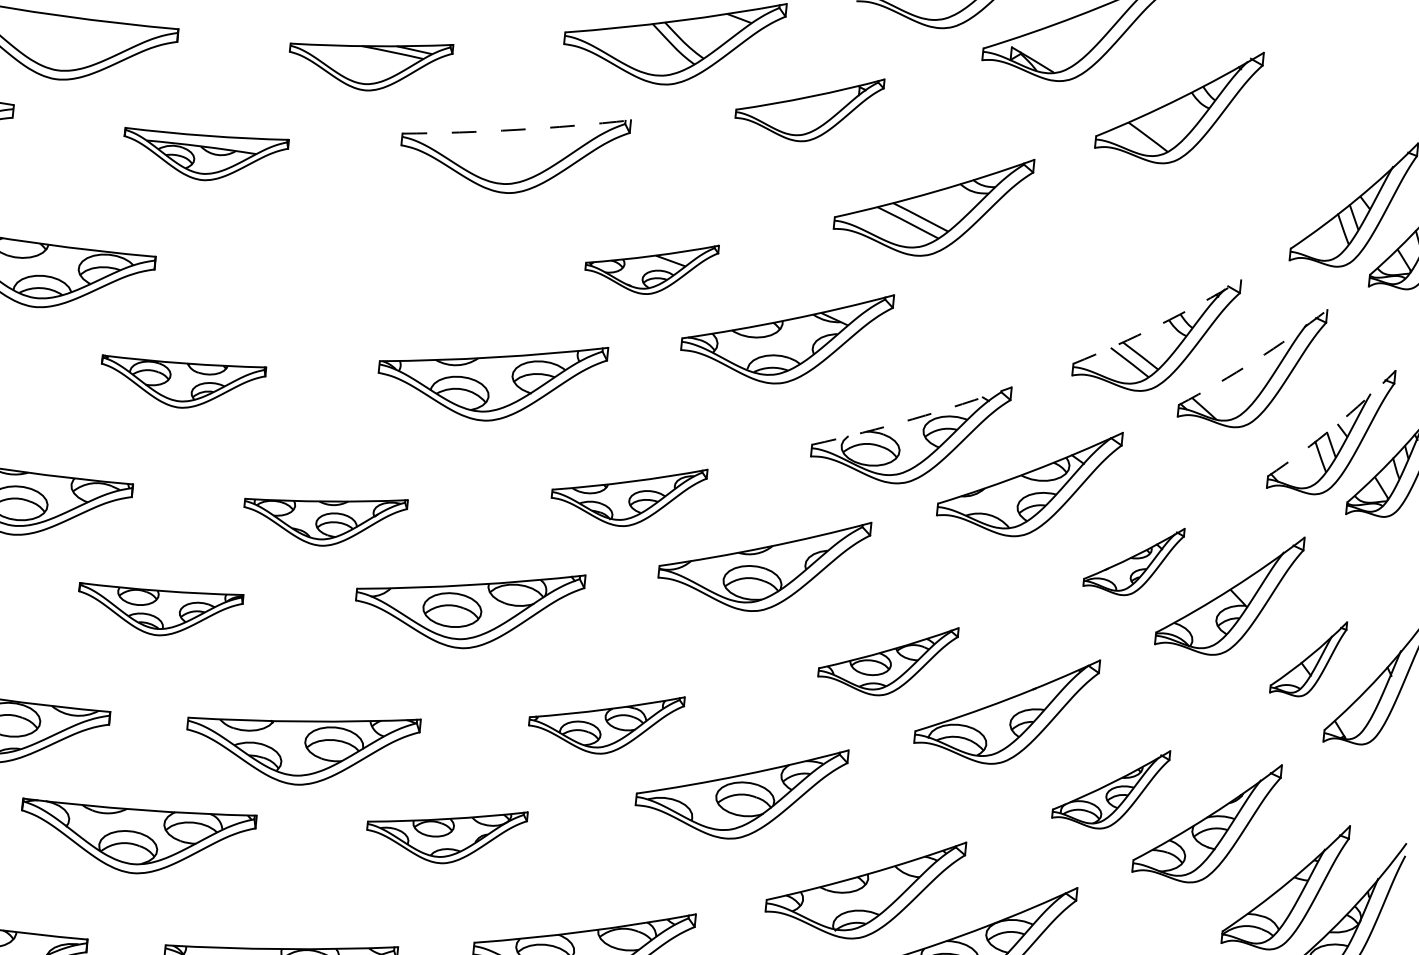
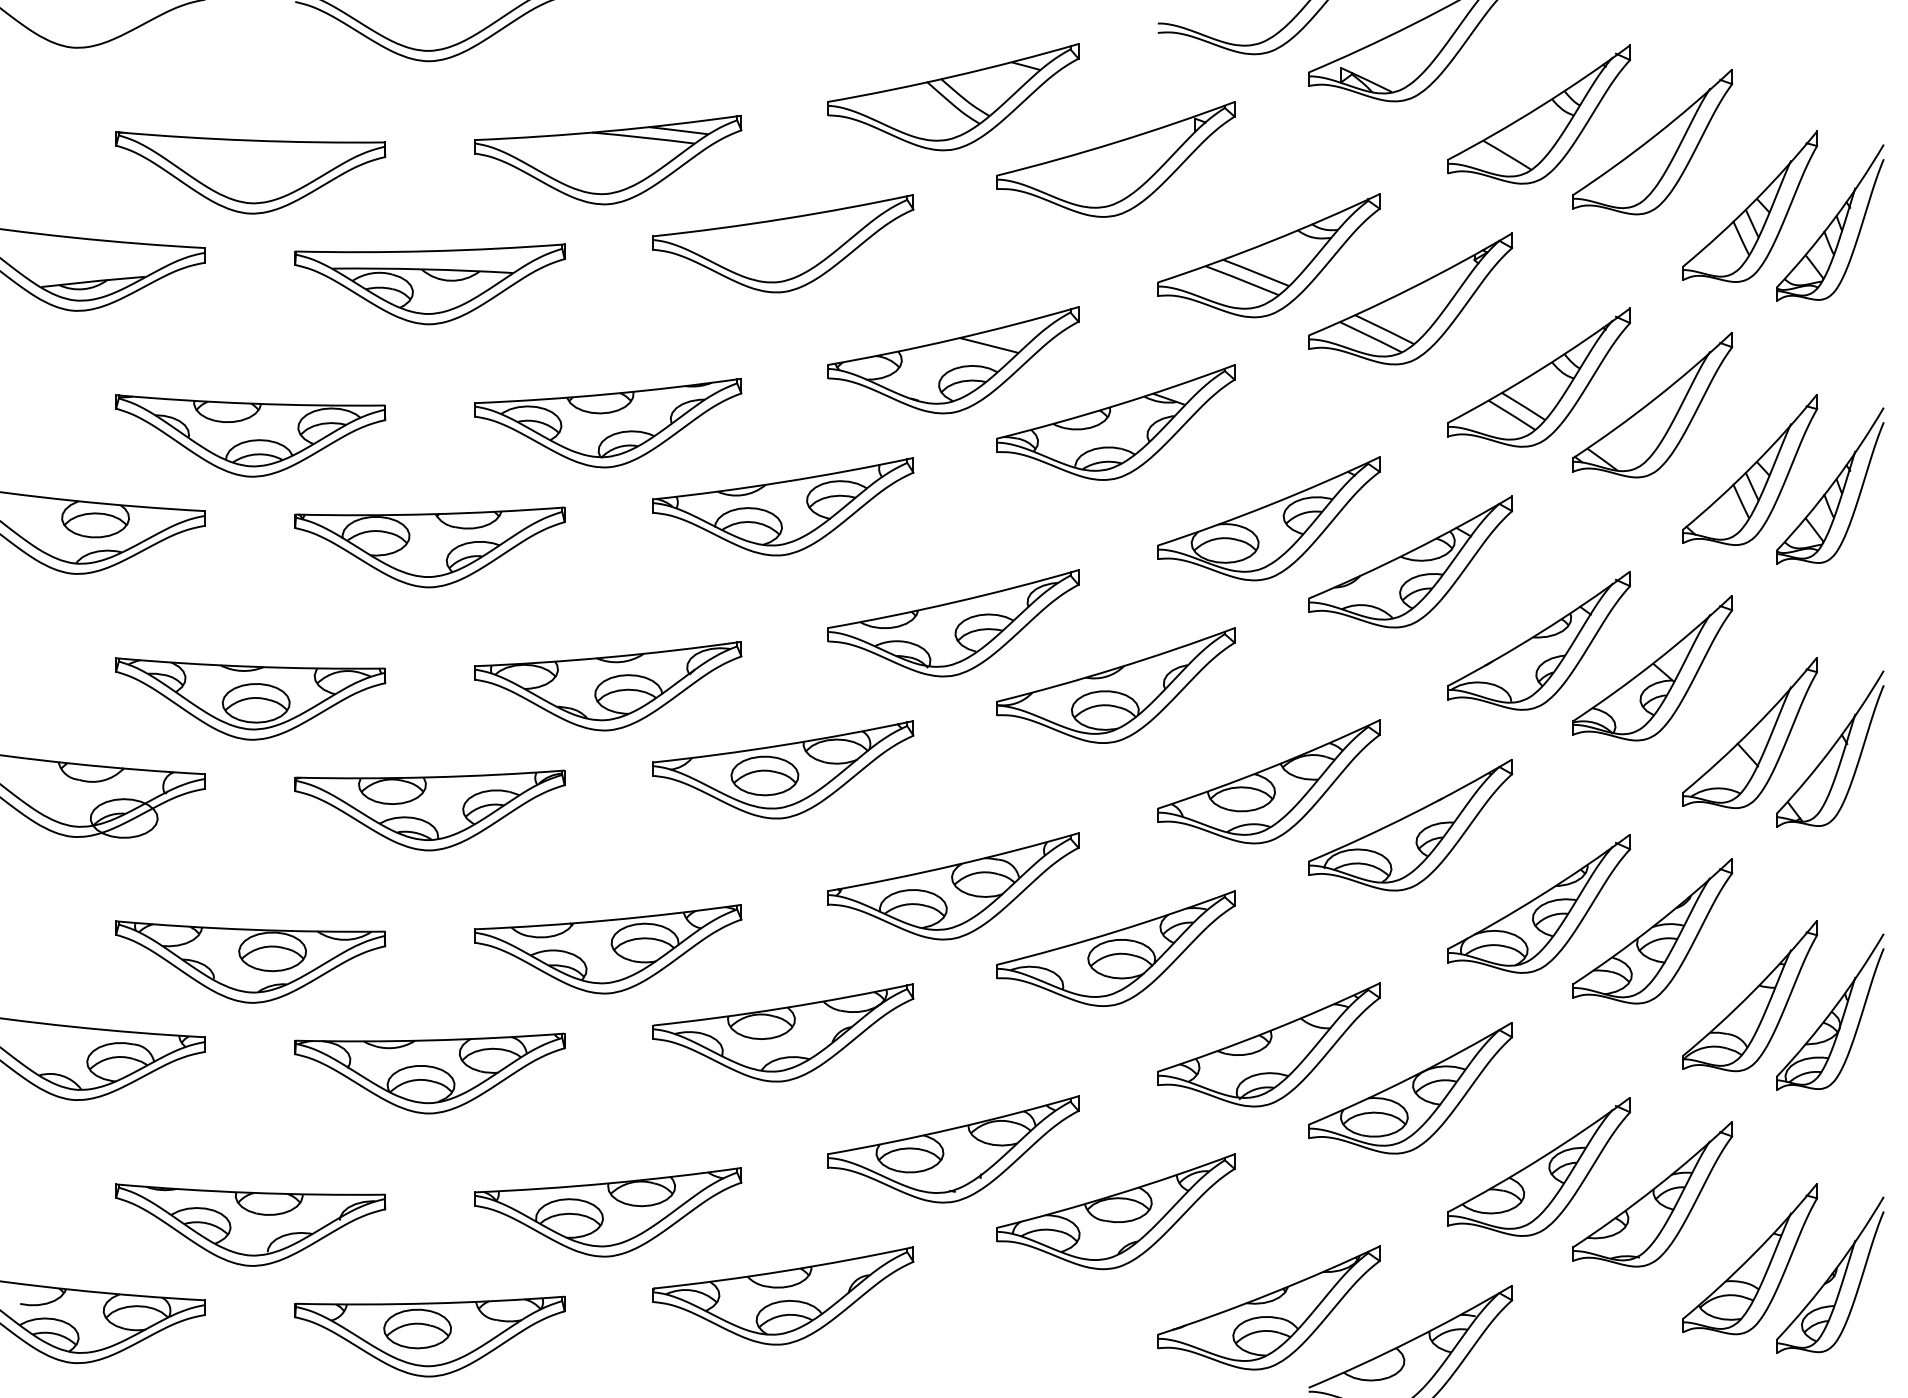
part: (370, 63) -> (608, 159), size x1.43
part: (808, 107) -> (1115, 159), size x1.43
arc: (516, 129) -> (783, 218), dashed -> solid
part: (1274, 138) -> (1652, 142), added
part: (204, 155) -> (429, 284), size x1.43
part: (1052, 252) -> (1410, 298), added
part: (651, 266) -> (953, 360), size x1.67
part: (347, 291) -> (608, 423), added
arc: (1159, 325) -> (1541, 369), dashed -> solid
arc: (1255, 360) -> (1655, 398), dashed -> solid
part: (181, 383) -> (429, 547), size x1.43
arc: (913, 418) -> (1270, 504), dashed -> solid
arc: (1334, 426) -> (1753, 465), dashed -> solid
part: (628, 494) -> (953, 623), size x1.43
part: (324, 519) -> (608, 686), size x1.43
part: (1134, 559) -> (1539, 640), size x1.67
part: (159, 611) -> (429, 810), size x1.43
part: (1308, 657) -> (1750, 732), size x1.67
part: (887, 658) -> (1268, 781), size x1.43
part: (605, 722) -> (953, 886), size x1.43
part: (1110, 787) -> (1538, 903), size x1.43
part: (446, 833) -> (783, 1032), size x1.43

